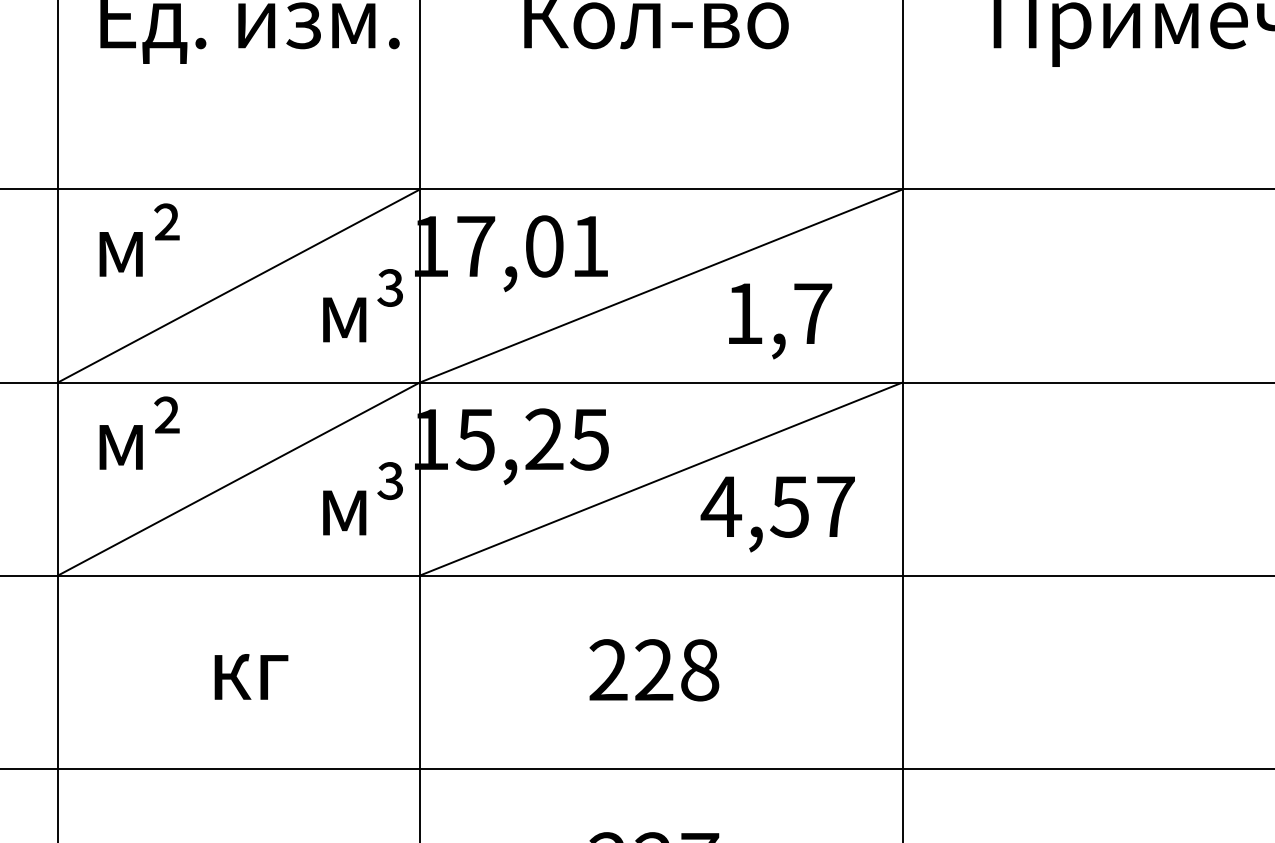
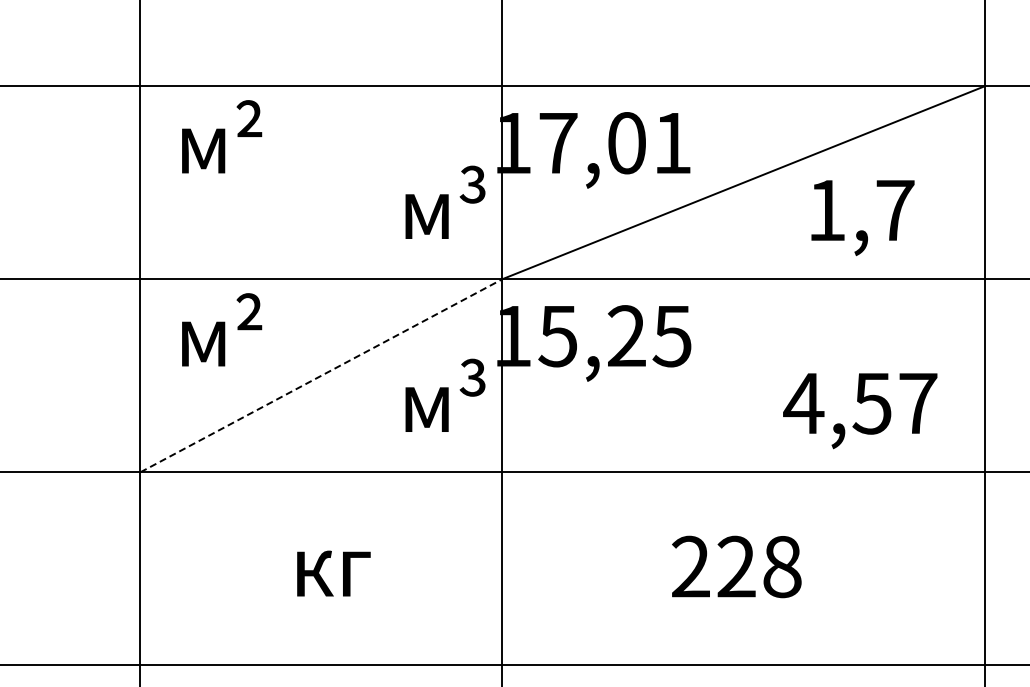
line: (238, 285) -> (320, 182), removed
line: (239, 478) -> (321, 375), solid -> dashed
line: (660, 478) -> (742, 375), removed

